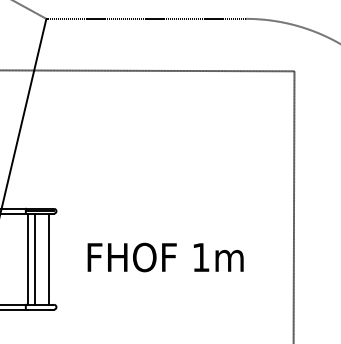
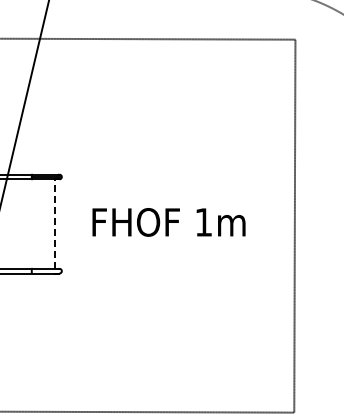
line: (28, 258) -> (34, 223), removed
line: (35, 258) -> (41, 223), removed
line: (48, 259) -> (54, 224), solid -> dashed

